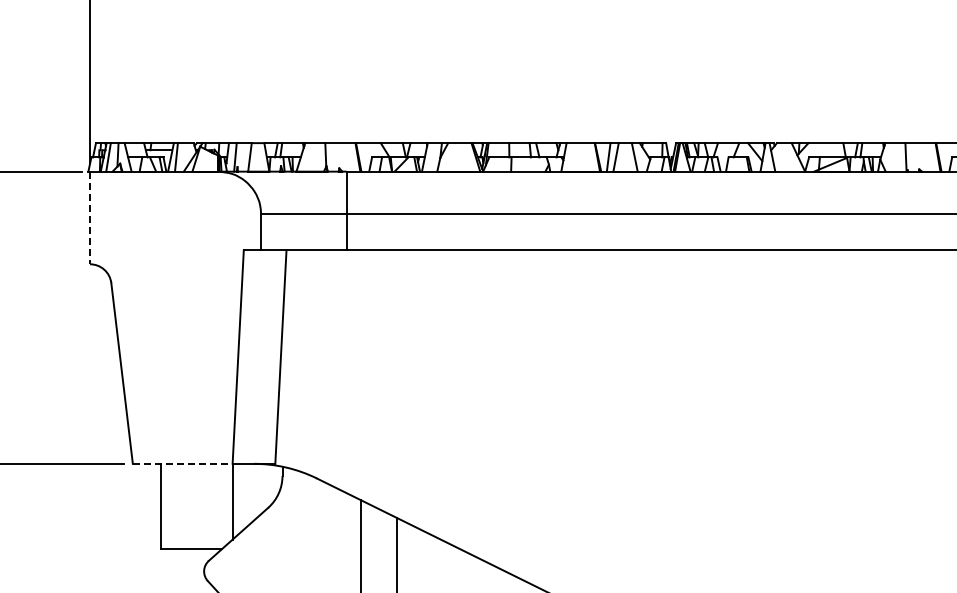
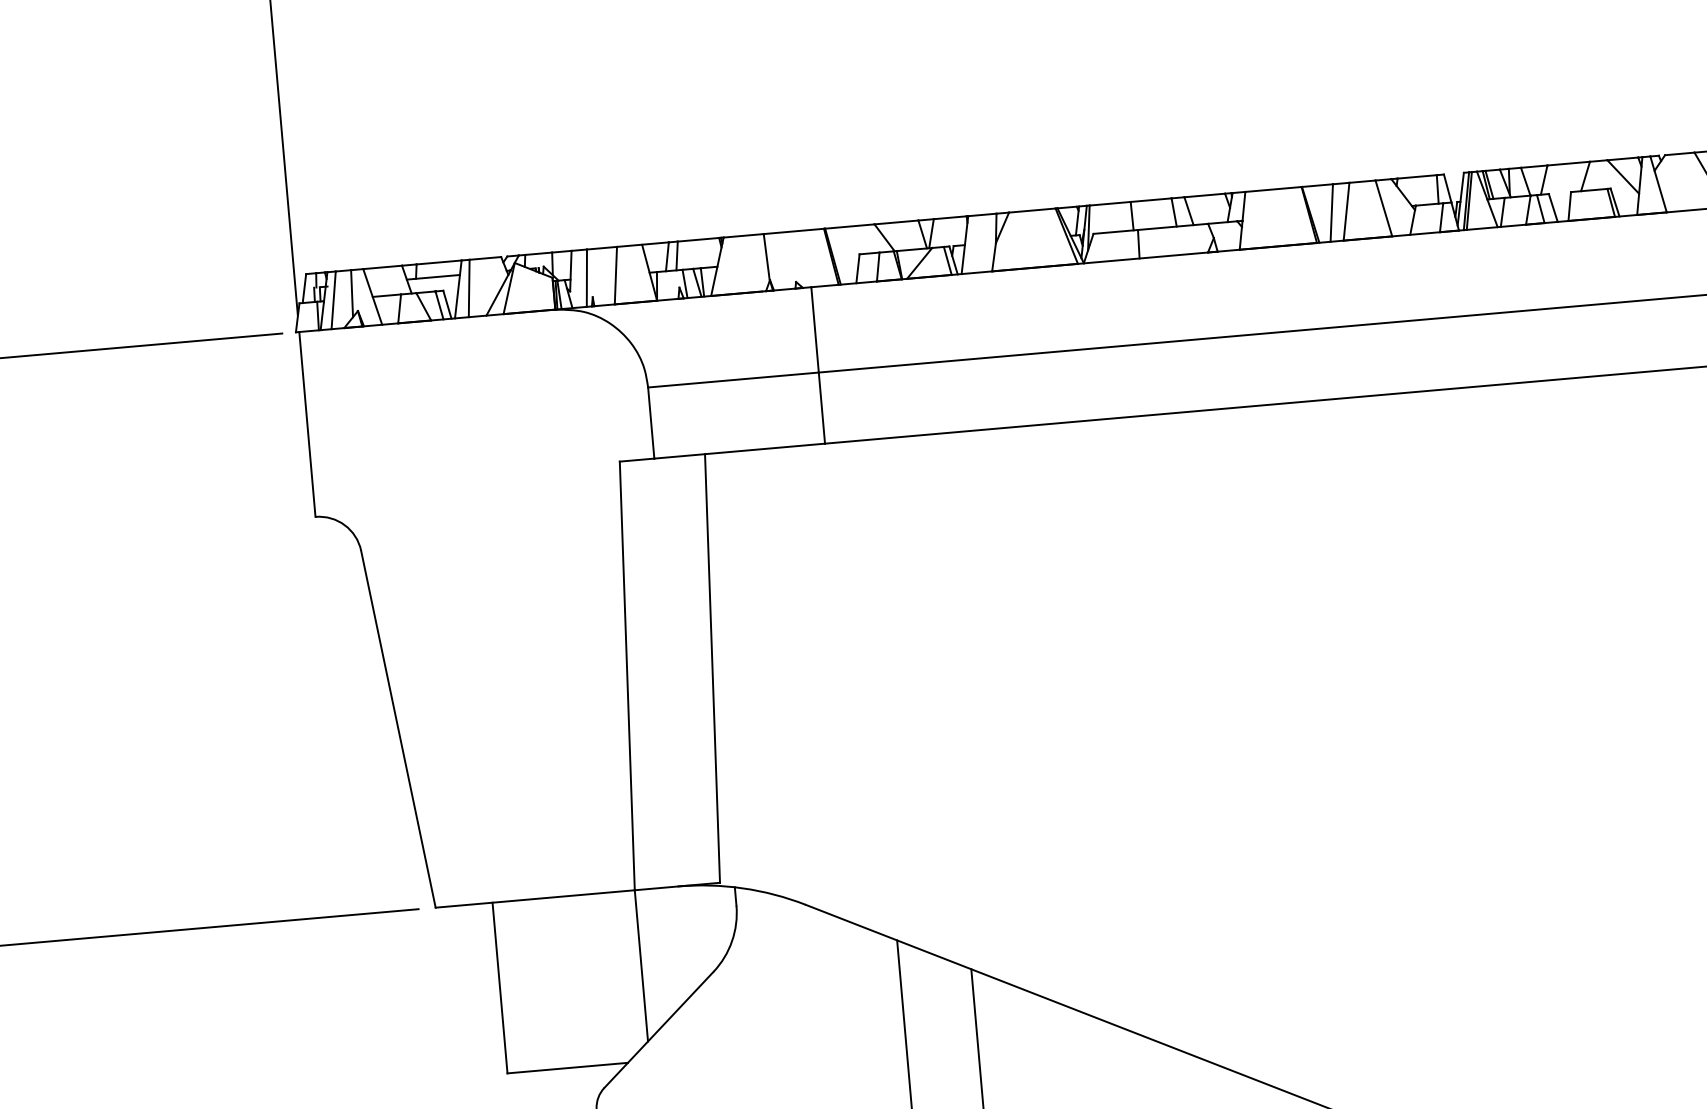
line: (90, 218) -> (308, 425), dashed -> solid
line: (182, 463) -> (534, 898), dashed -> solid

